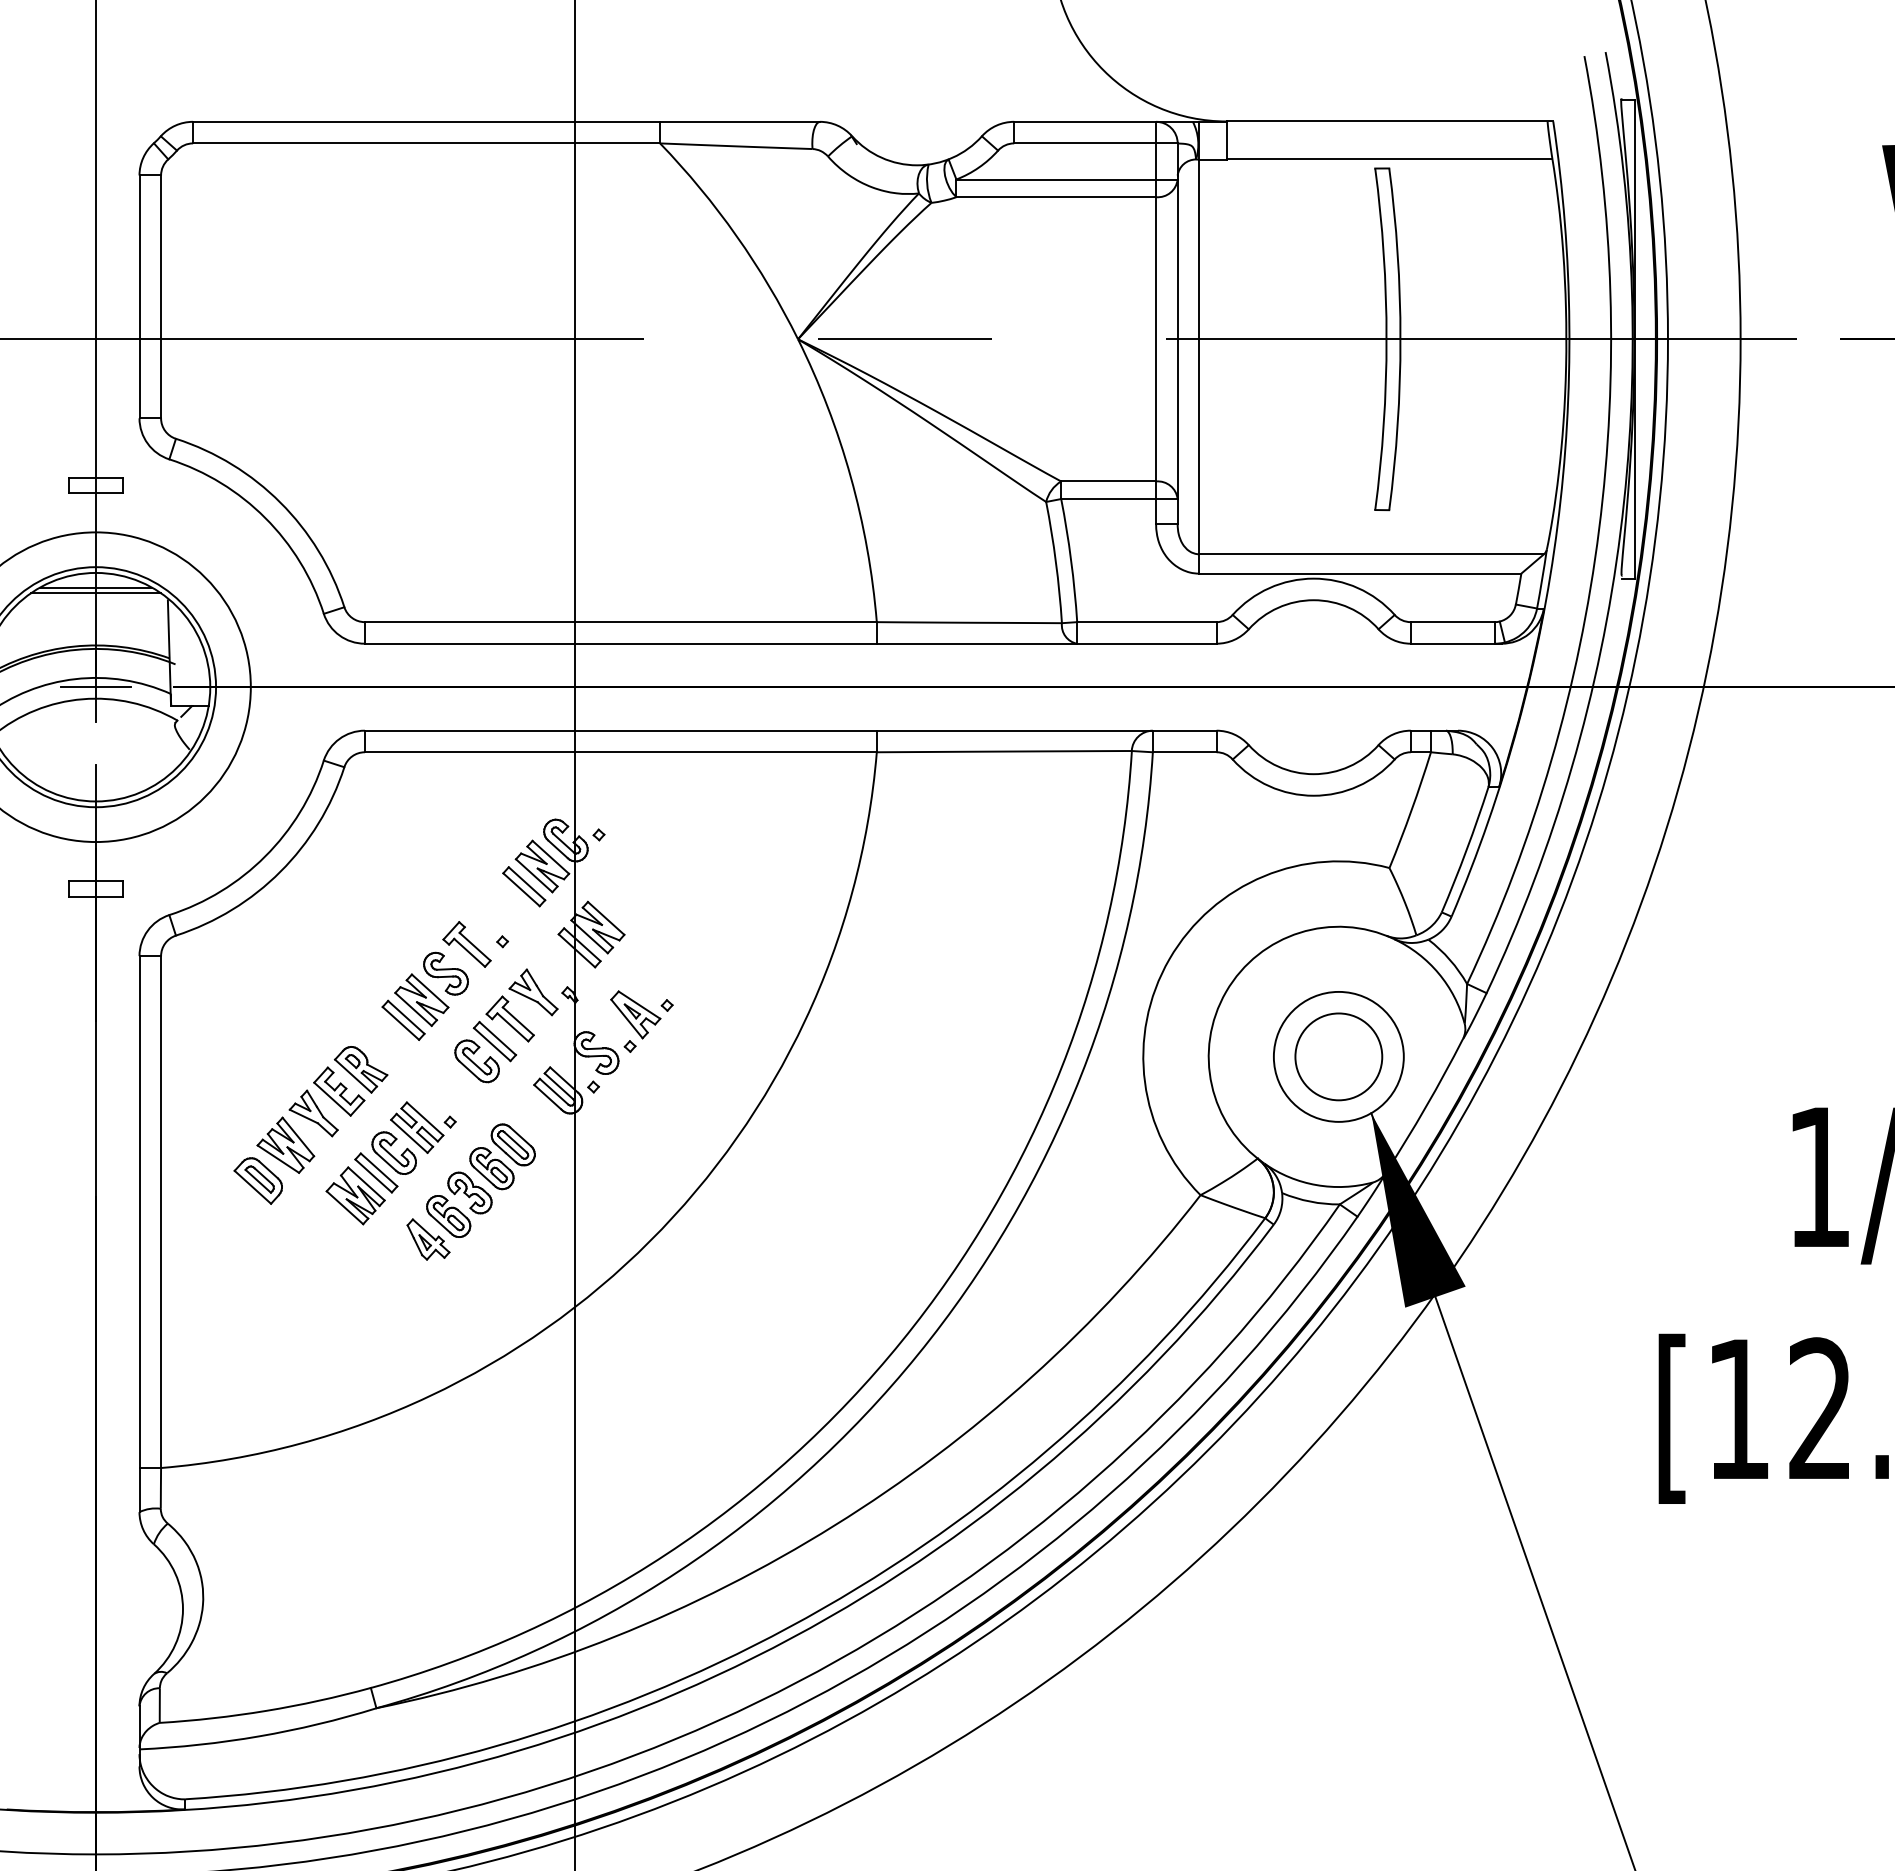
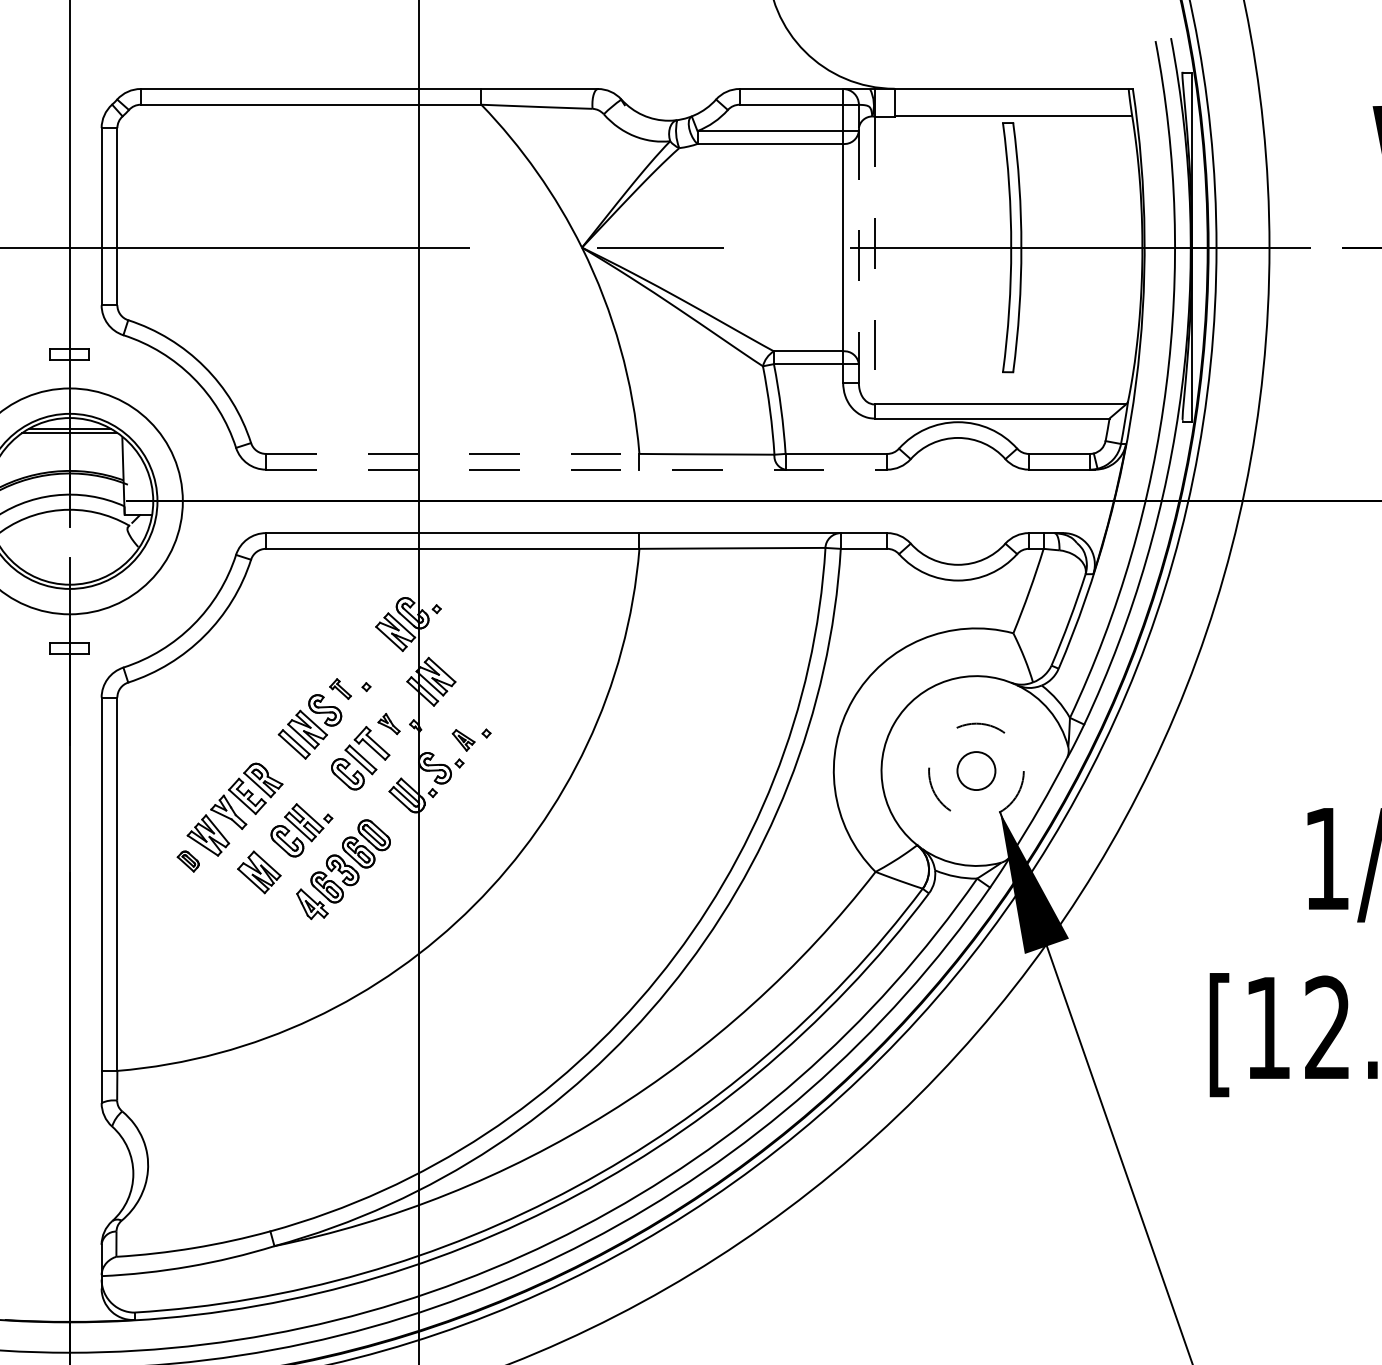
line: (1177, 349) -> (858, 255), solid -> dashed
line: (1199, 357) -> (874, 260), solid -> dashed
line: (620, 622) -> (452, 454), solid -> dashed
line: (790, 643) -> (576, 469), solid -> dashed
line: (95, 687) -> (69, 501), removed
part: (524, 886) -> (382, 646), removed
part: (466, 944) -> (340, 689), size x0.6
part: (533, 992) -> (389, 724), size x0.6
part: (635, 1014) -> (463, 740), size x0.6
circle: (1338, 1056) -> (976, 770), size x0.6
circle: (1338, 1056) -> (976, 770), solid -> dashed
part: (376, 1172) -> (274, 855), removed
part: (257, 1180) -> (187, 861), size x0.6

